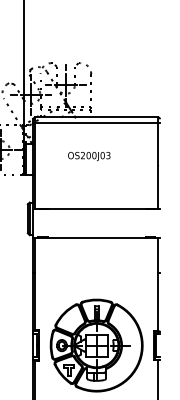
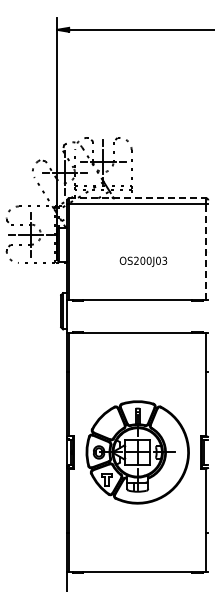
line: (96, 117) -> (137, 198), solid -> dashed
text: (89, 156) -> (143, 261), moved
line: (158, 166) -> (206, 252), solid -> dashed

